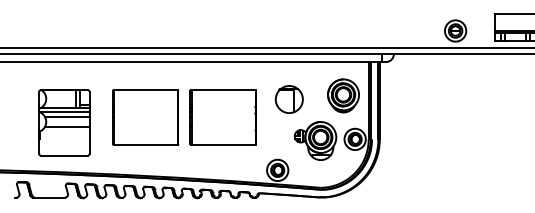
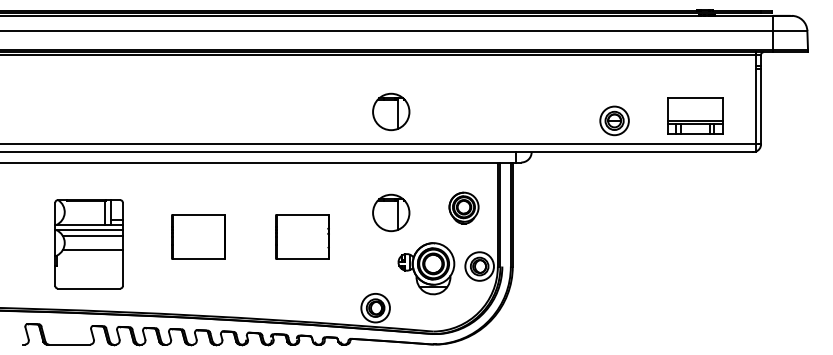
part: (289, 23) -> (391, 111), added
part: (343, 96) -> (463, 208), size x0.7
part: (145, 117) -> (198, 236), size x0.6
part: (223, 117) -> (302, 236), size x0.6

